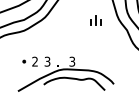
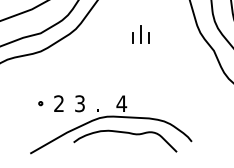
part: (95, 20) -> (140, 34), moved
text: (72, 61) -> (122, 103), 3 -> 4

